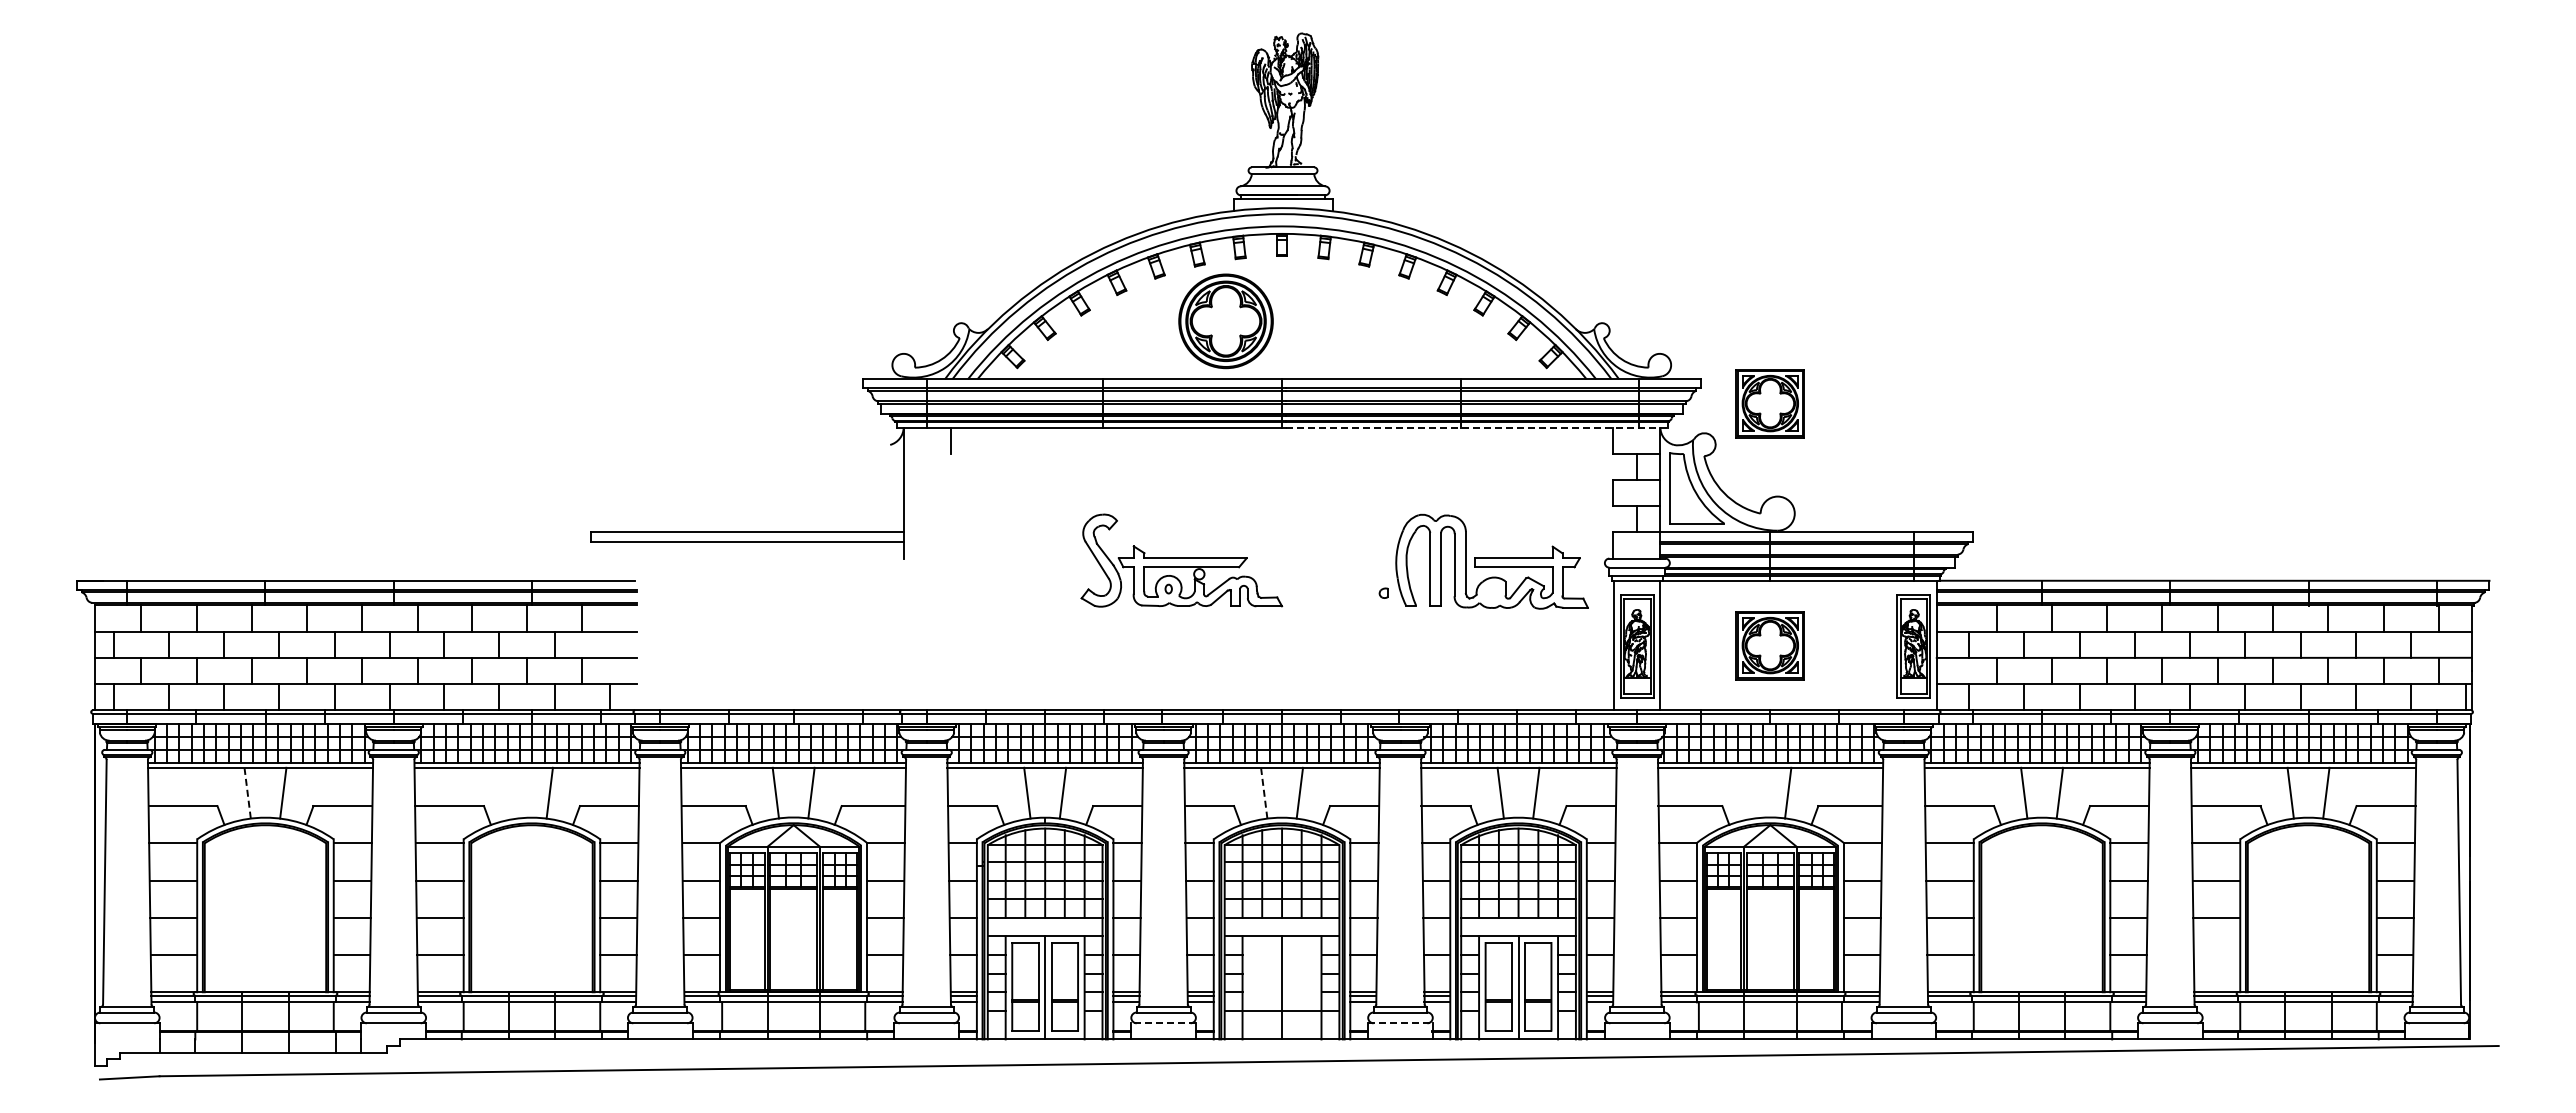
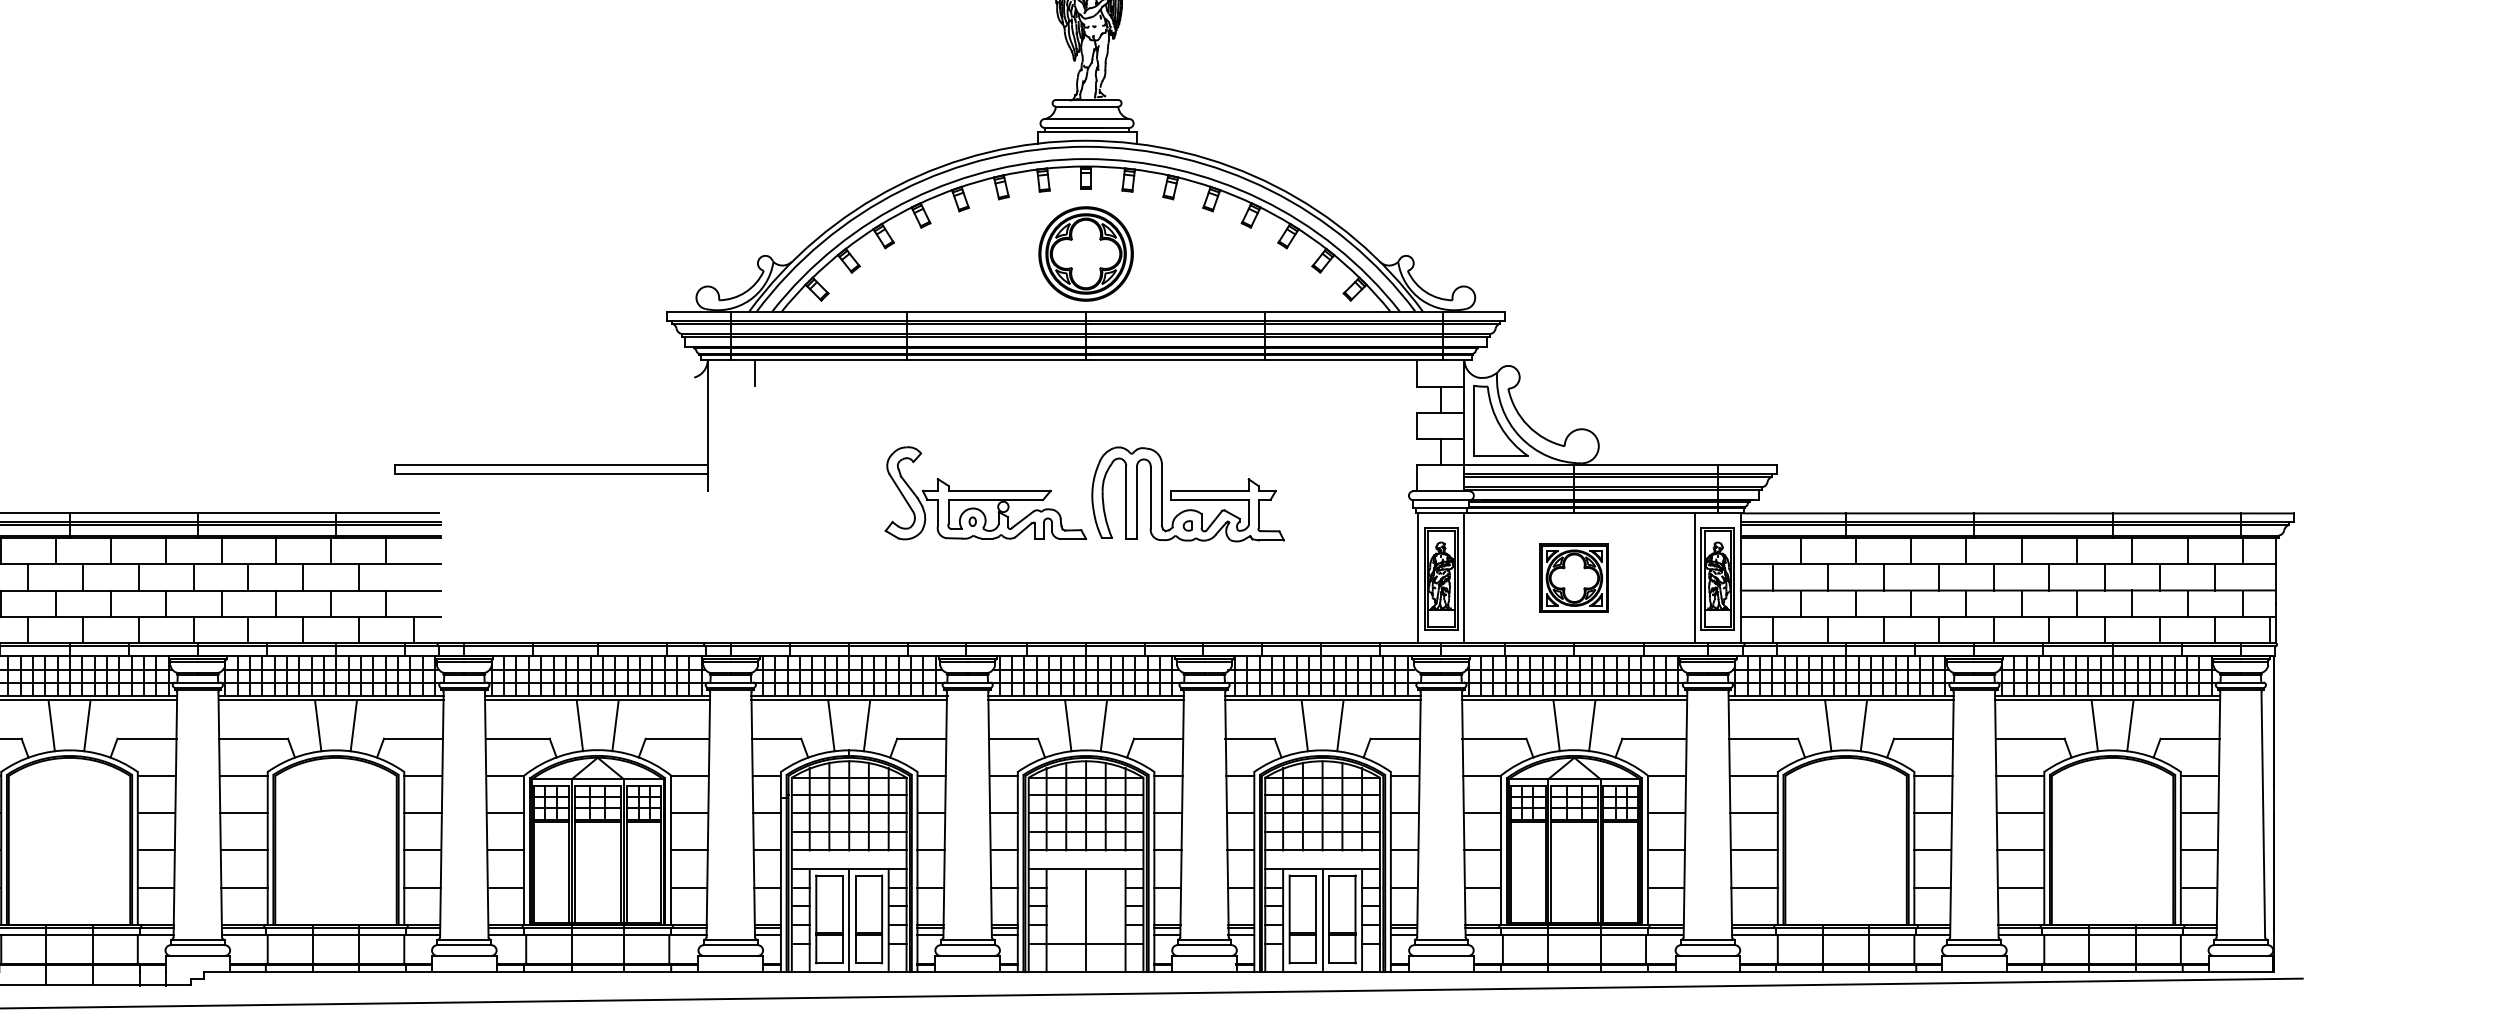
part: (1225, 321) -> (1085, 254), moved
part: (1769, 403) -> (1573, 336), removed
line: (1476, 427) -> (1280, 360), dashed -> solid
part: (1491, 561) -> (1187, 494), moved
line: (1890, 645) -> (1694, 578), added
line: (513, 792) -> (317, 725), added
line: (1752, 792) -> (1556, 725), added
line: (247, 793) -> (51, 726), dashed -> solid
line: (1264, 793) -> (1068, 726), dashed -> solid
line: (2216, 955) -> (2020, 888), added
line: (1163, 1023) -> (967, 956), dashed -> solid
line: (1400, 1023) -> (1204, 956), dashed -> solid

